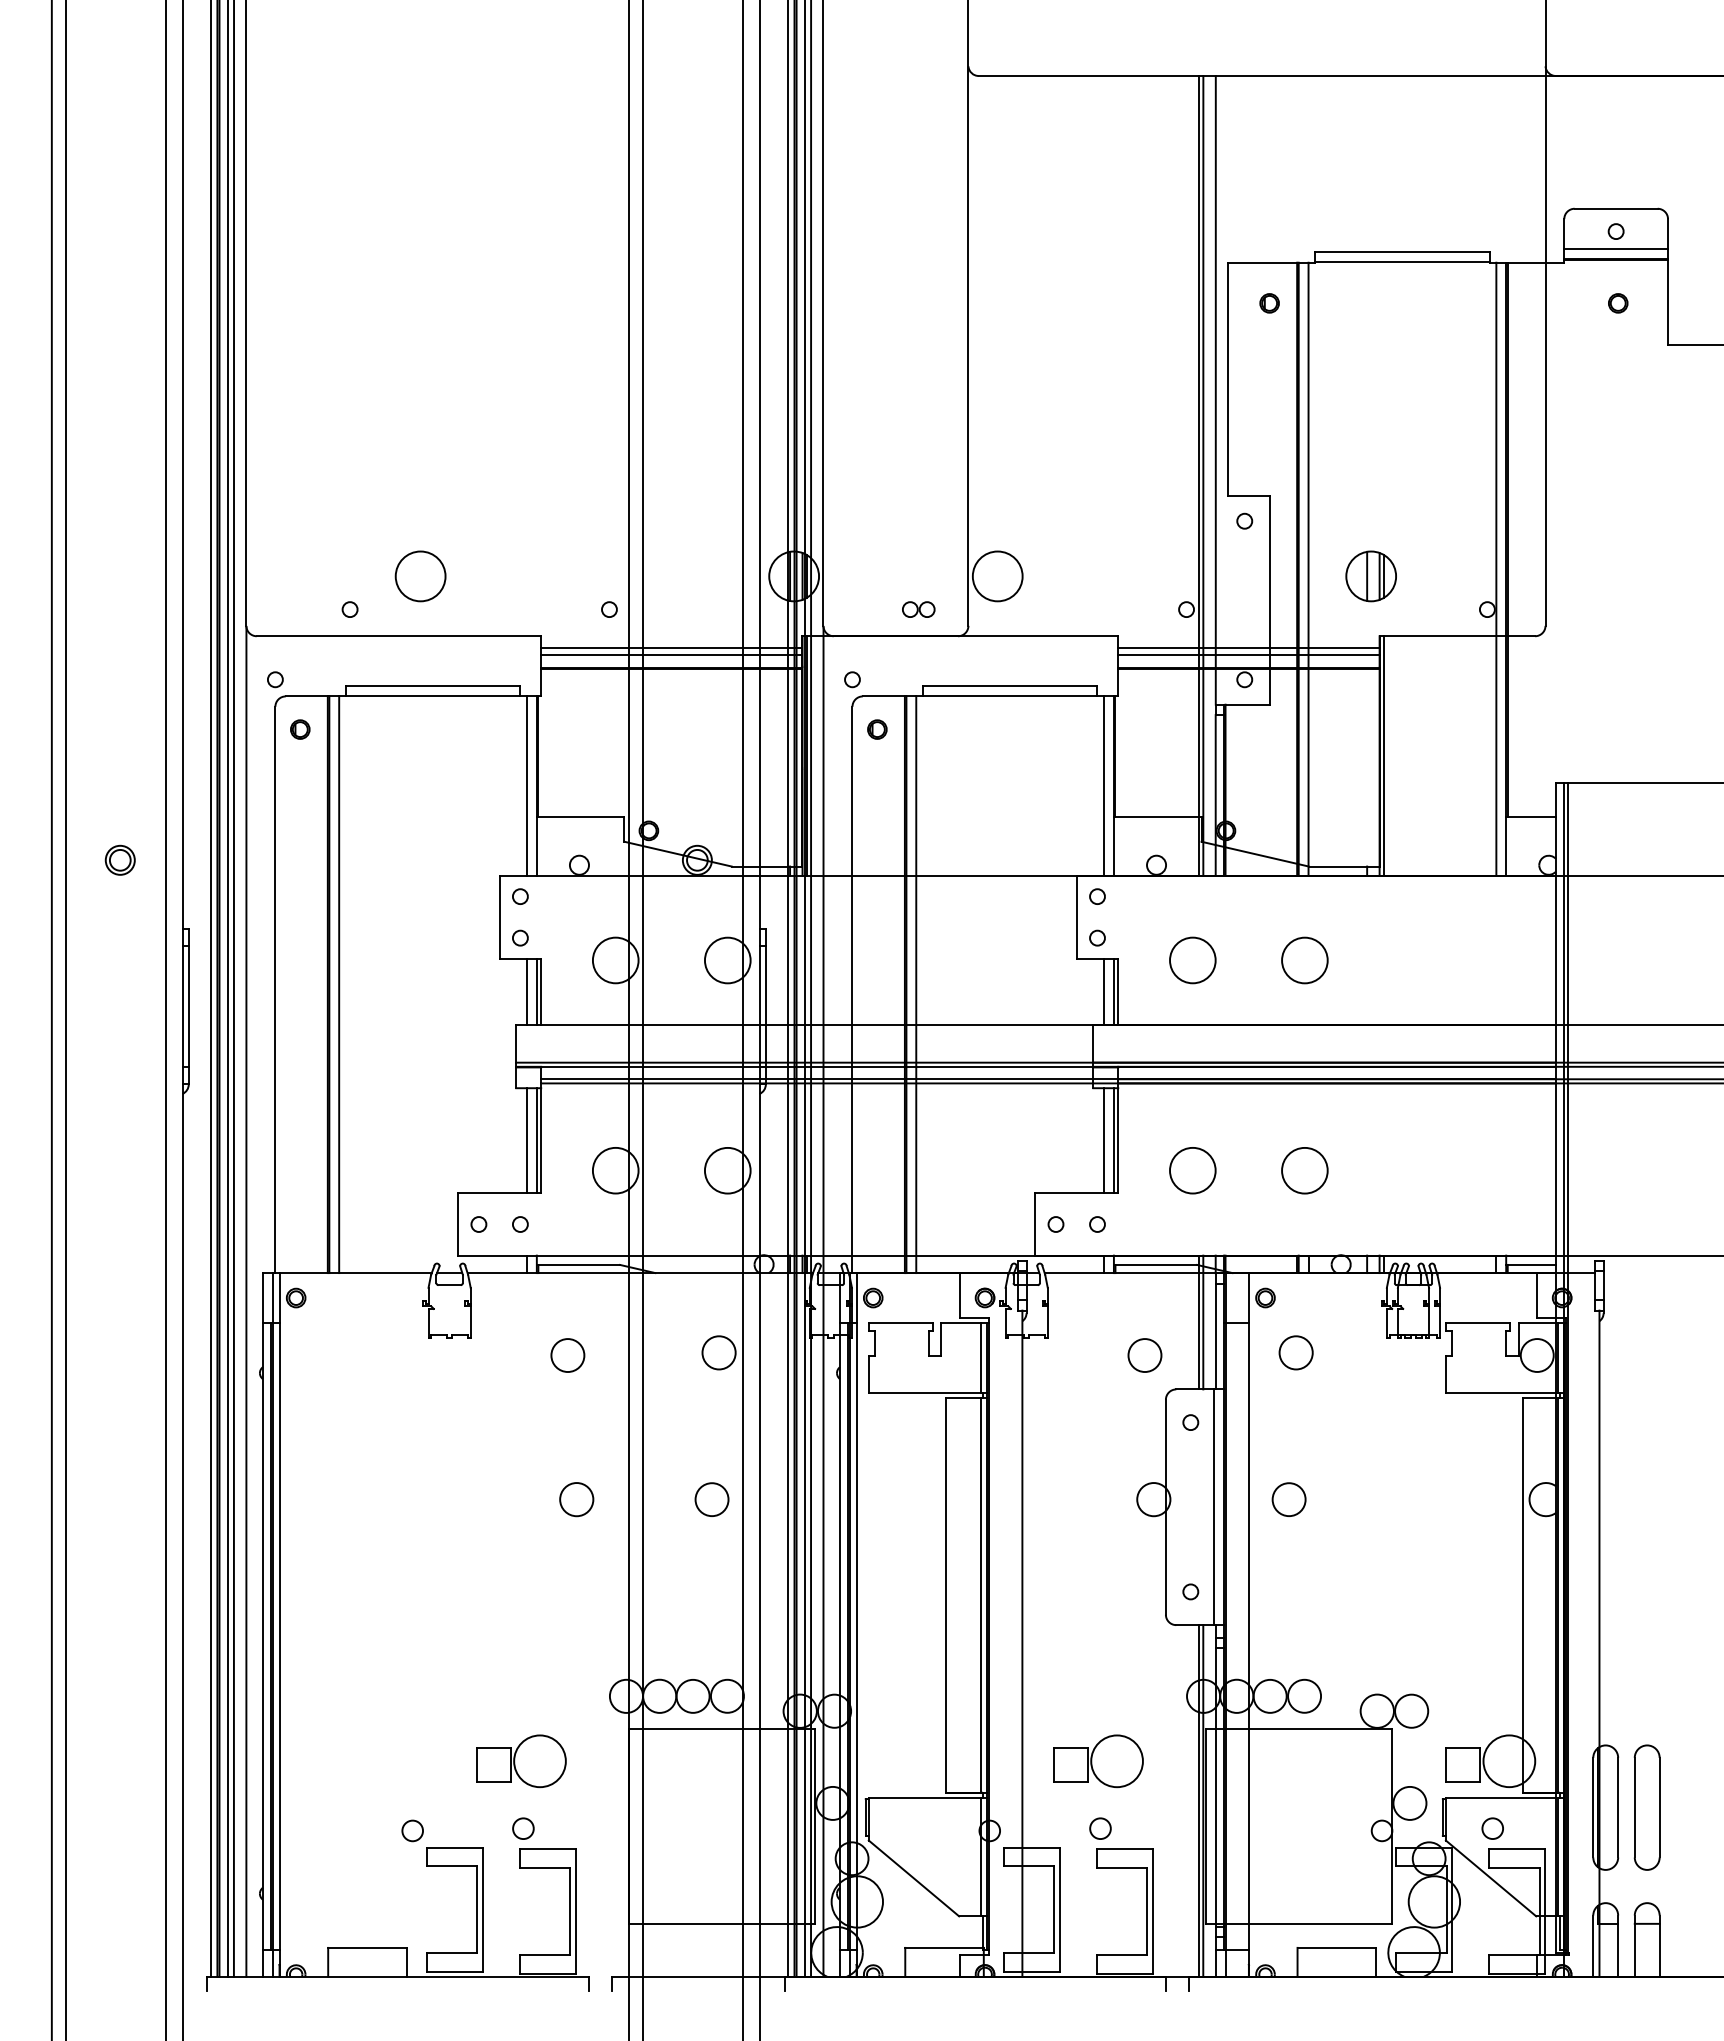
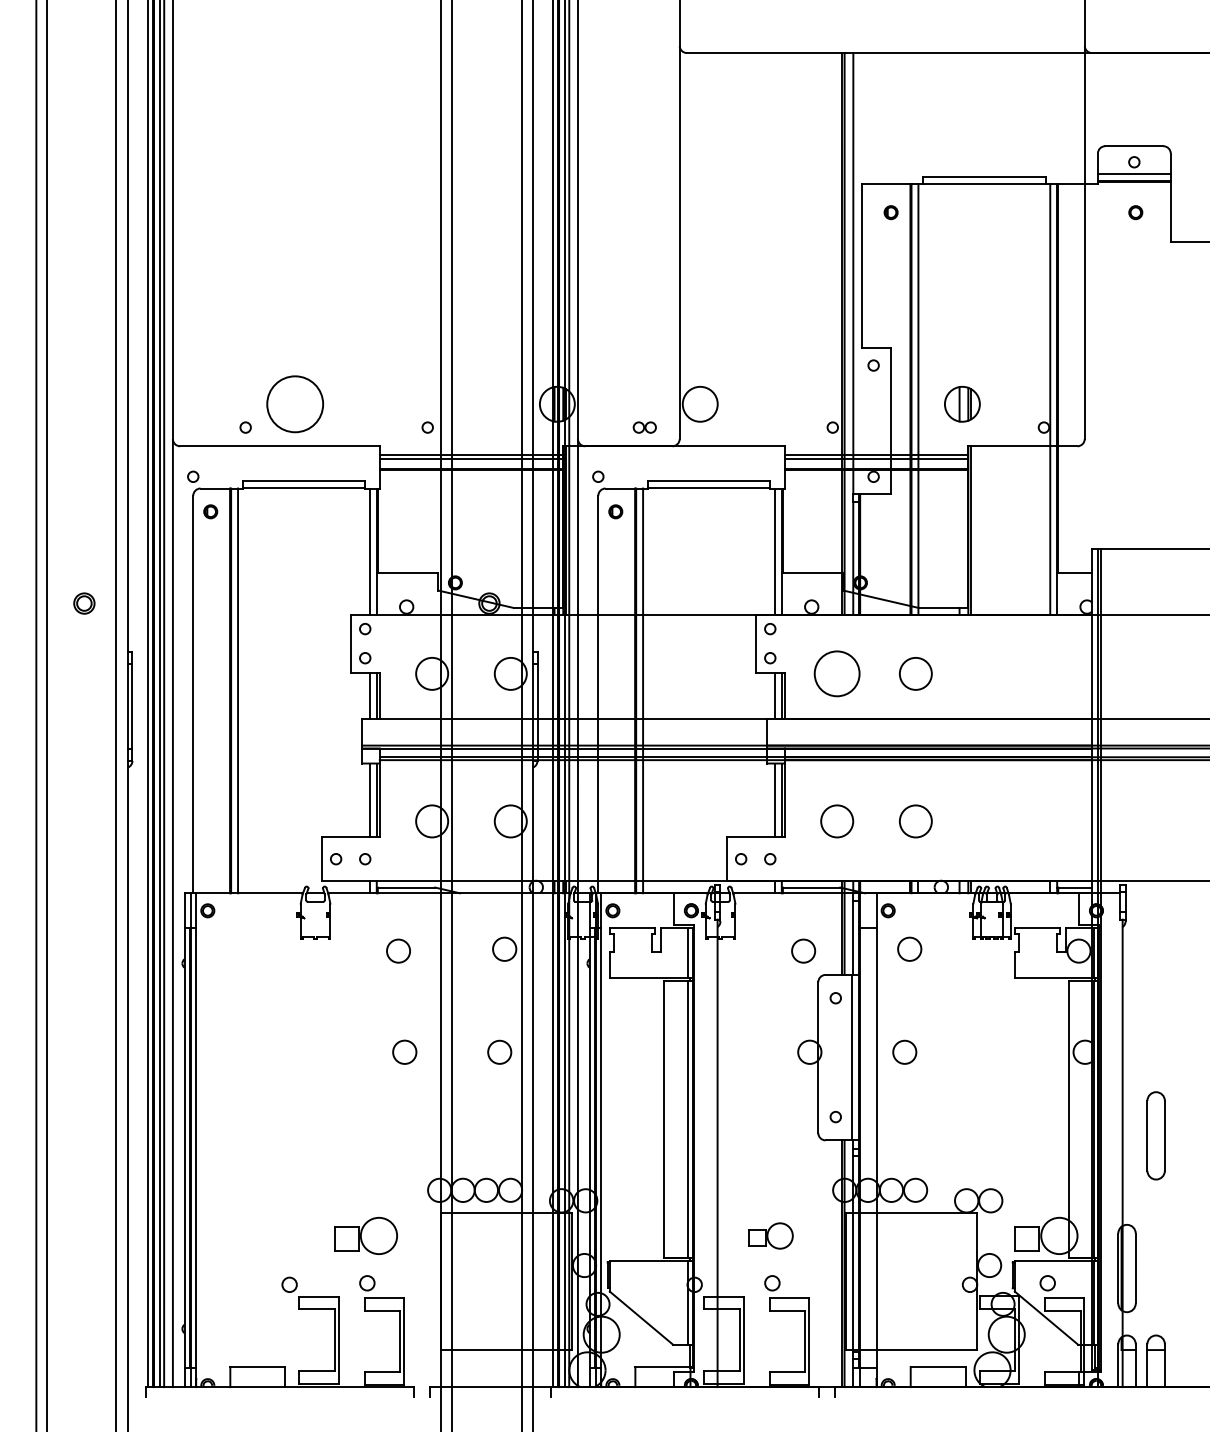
circle: (420, 576) -> (295, 404), size x1.6
circle: (1192, 960) -> (836, 673), size x1.4
part: (1098, 1761) -> (770, 1236), size x0.7
part: (1646, 1807) -> (1155, 1135), moved

